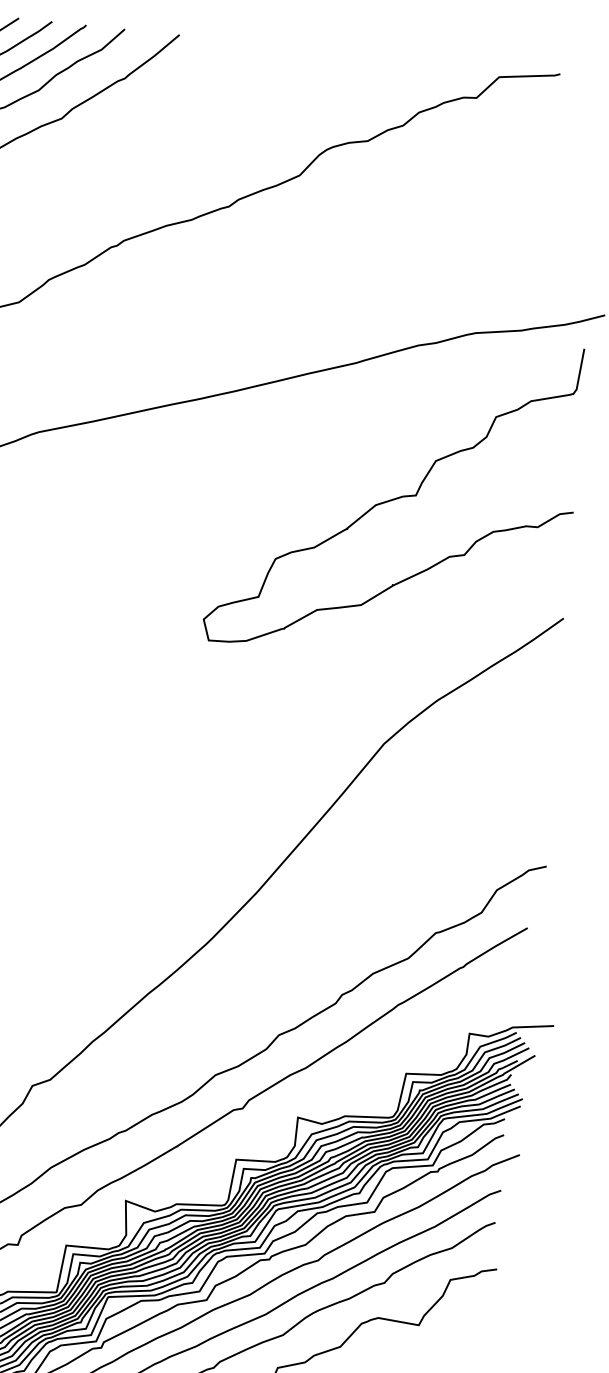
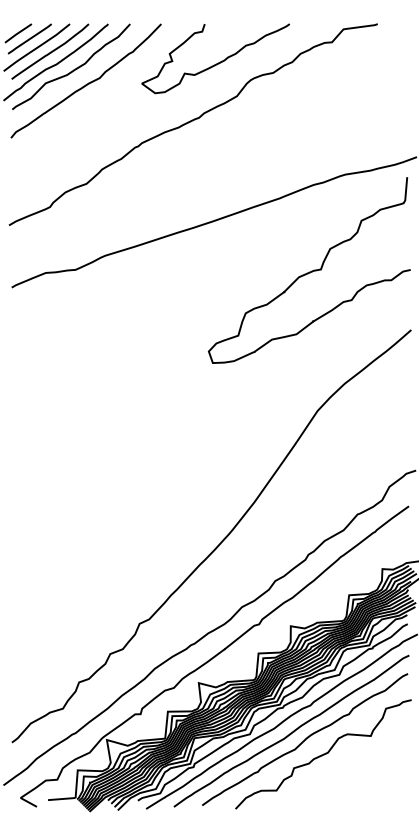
curve: (273, 112) -> (218, 62), added

